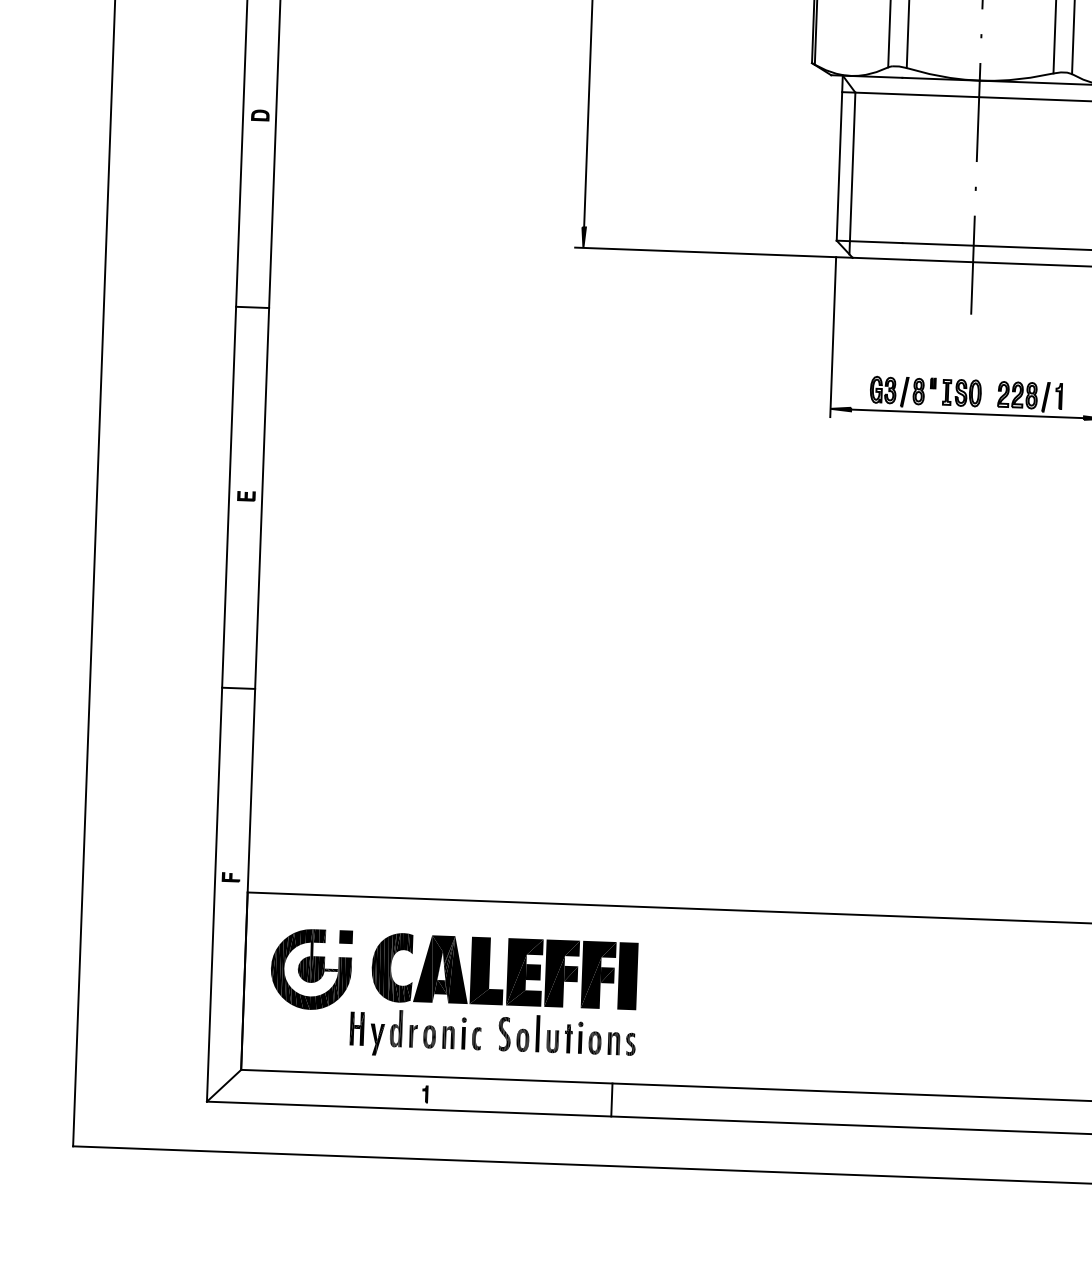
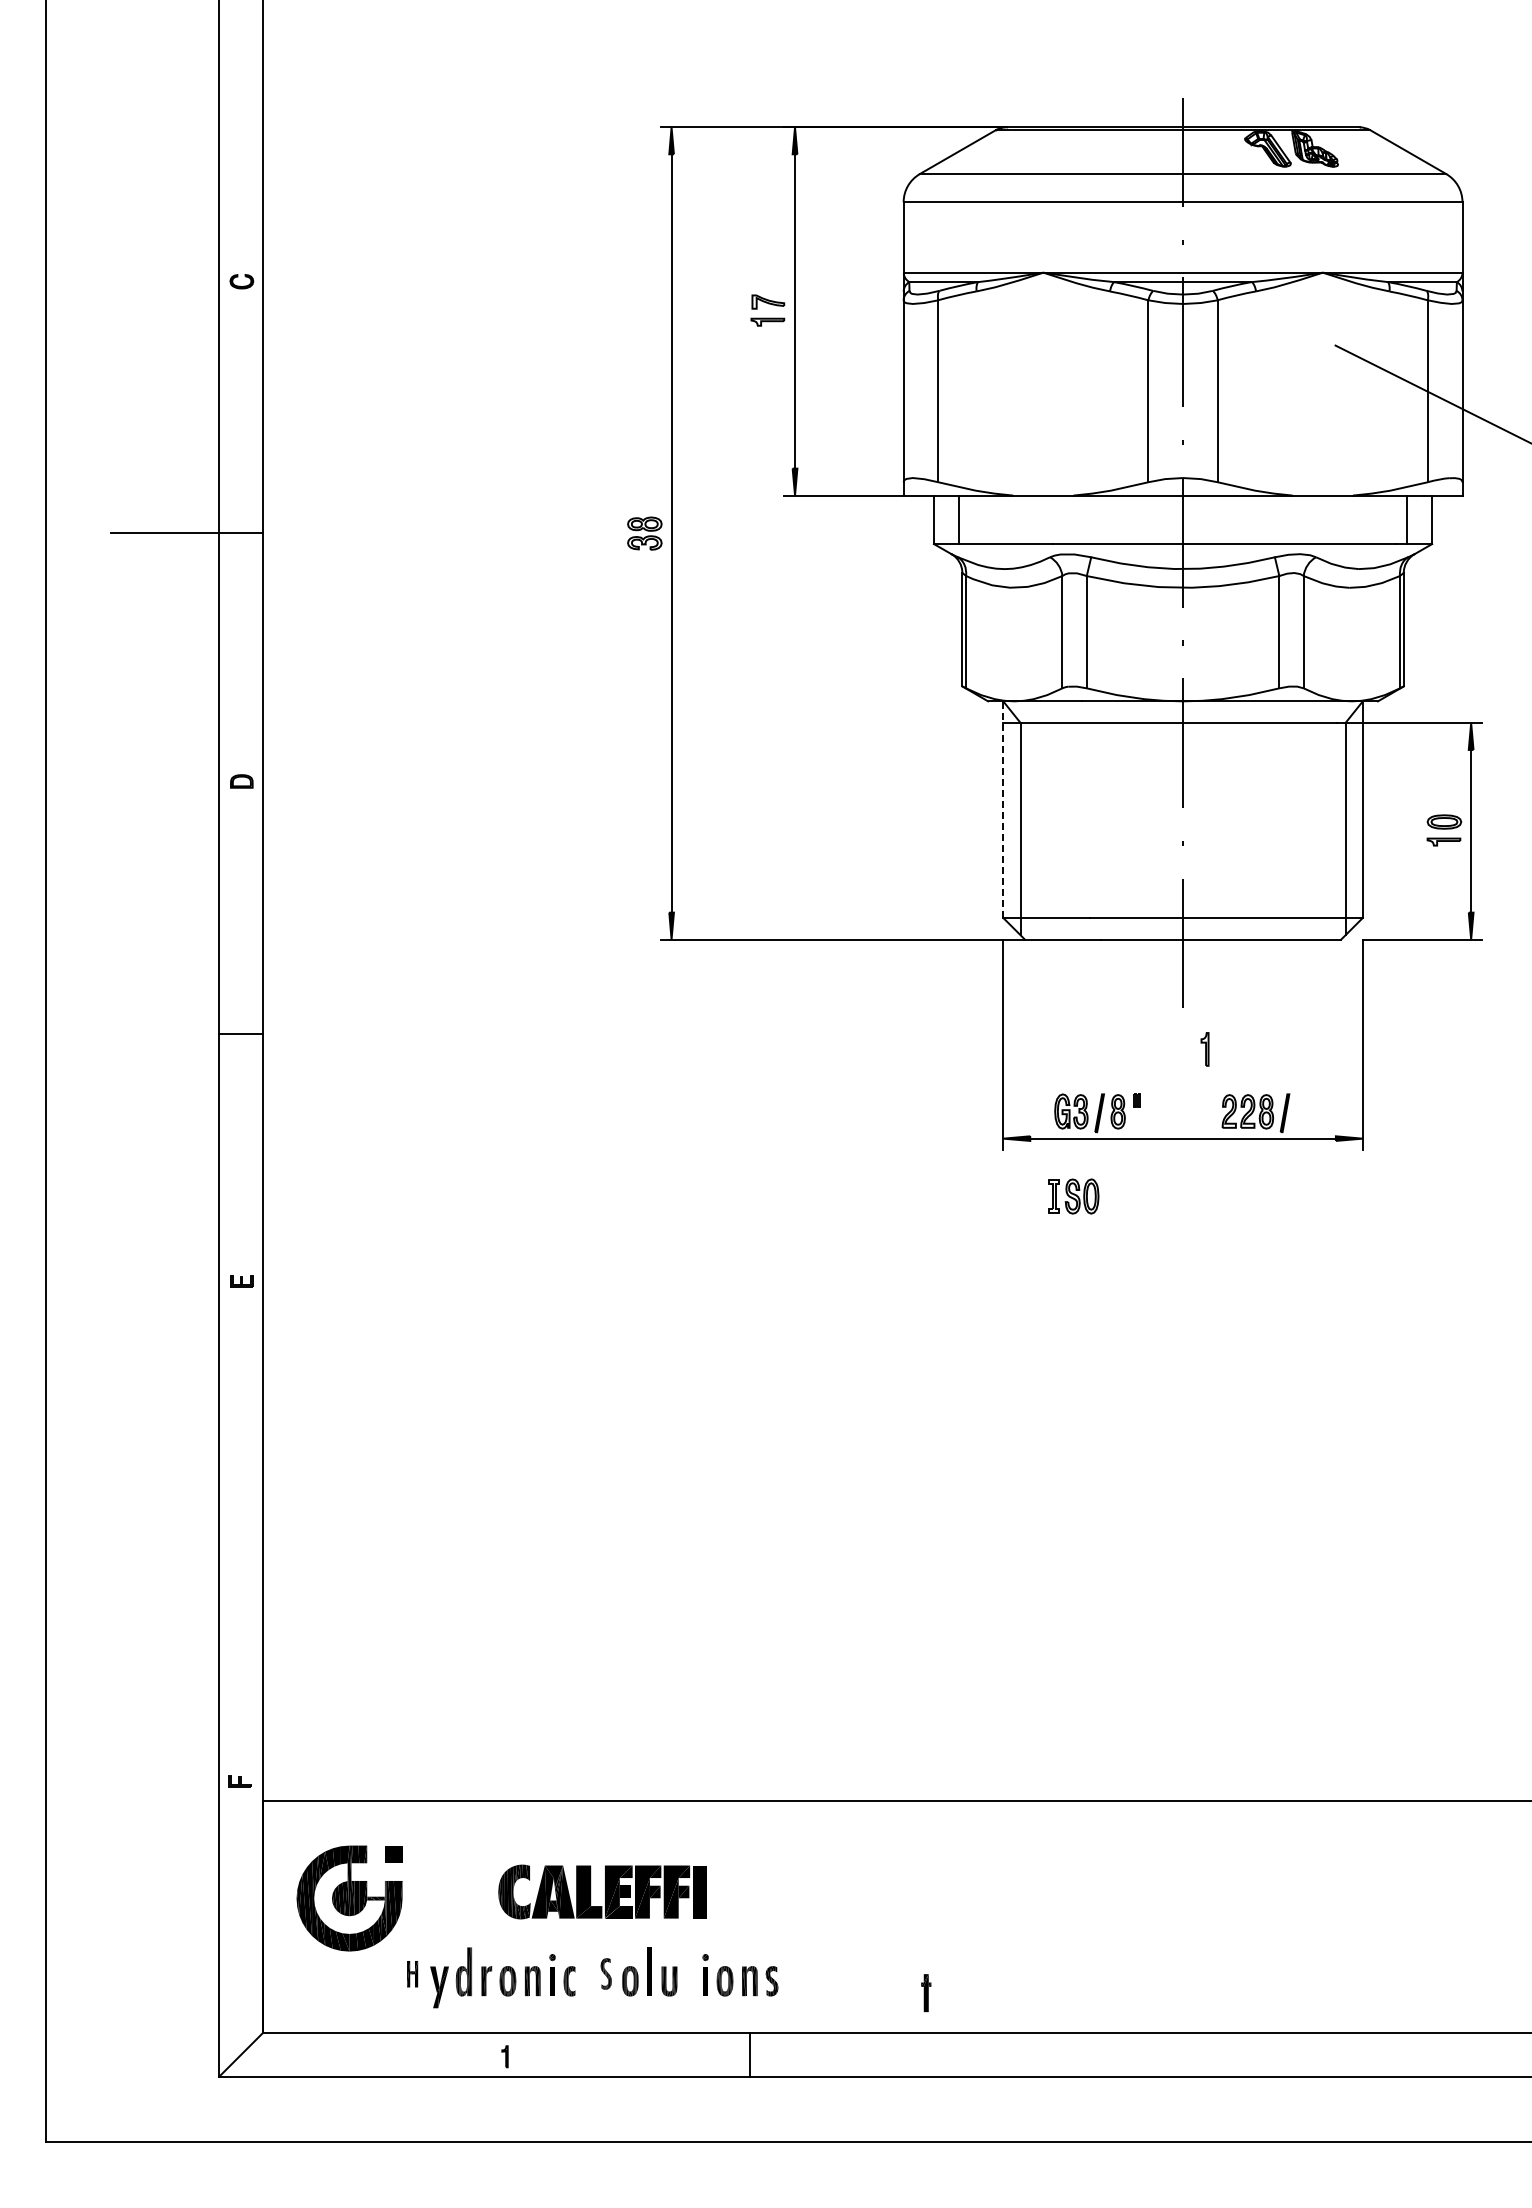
line: (839, 158) -> (1003, 809), solid -> dashed
part: (961, 392) -> (1073, 1196), moved
part: (1058, 396) -> (1204, 1049), moved
line: (238, 688) -> (240, 1533), removed
part: (504, 971) -> (602, 1891), size x0.6
part: (357, 1029) -> (412, 1974), size x0.6
part: (504, 1033) -> (606, 1973), size x0.7
part: (568, 1039) -> (926, 1993), moved

